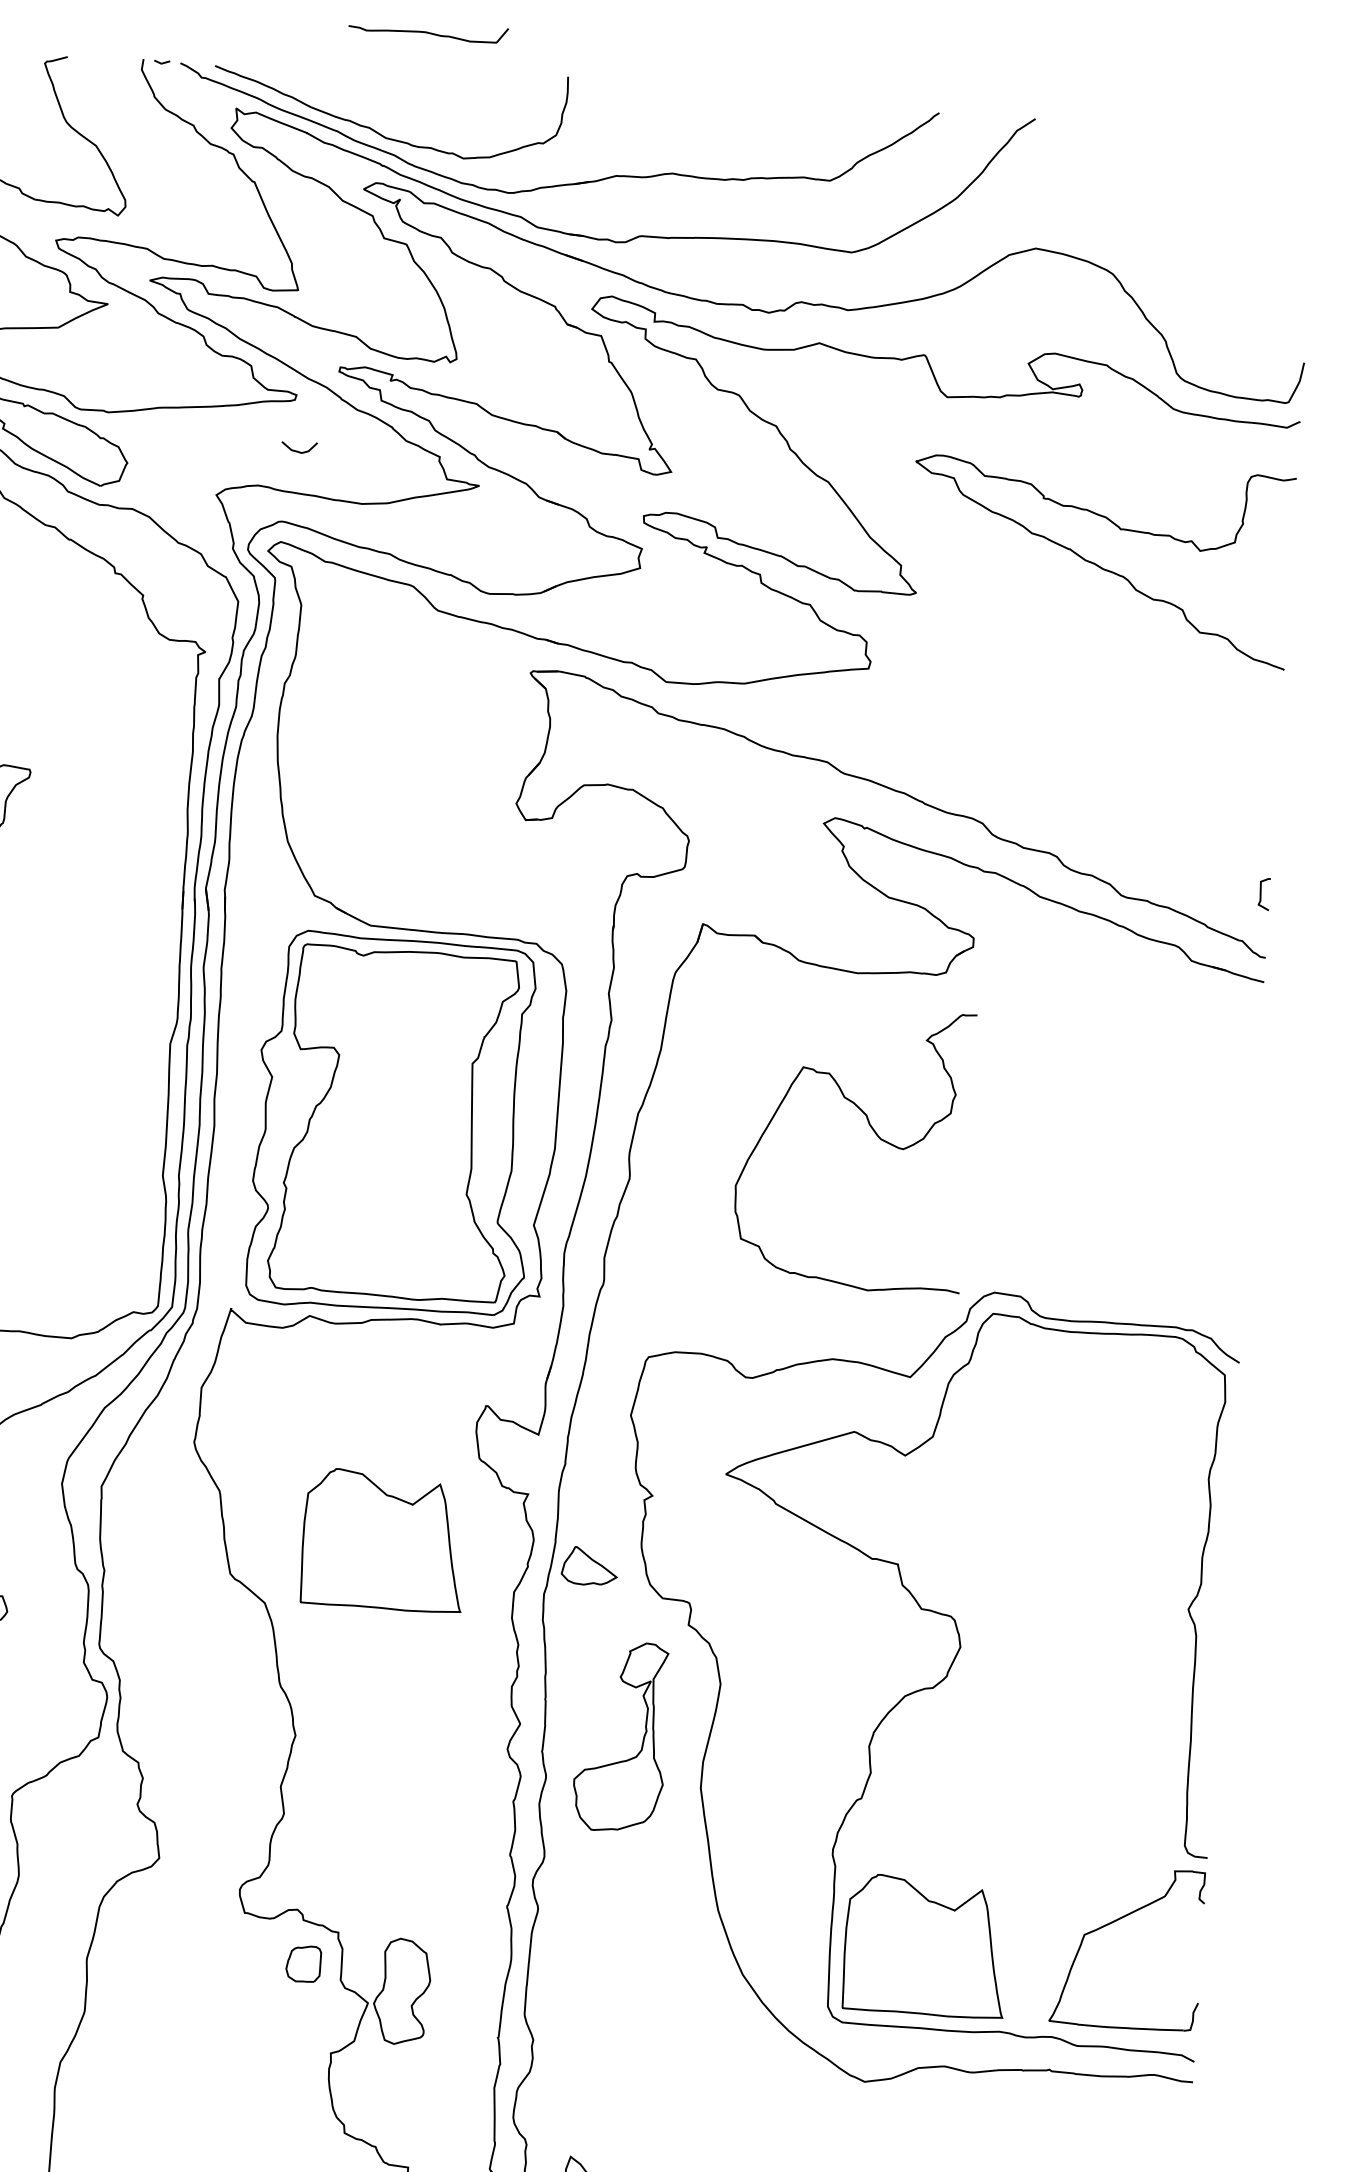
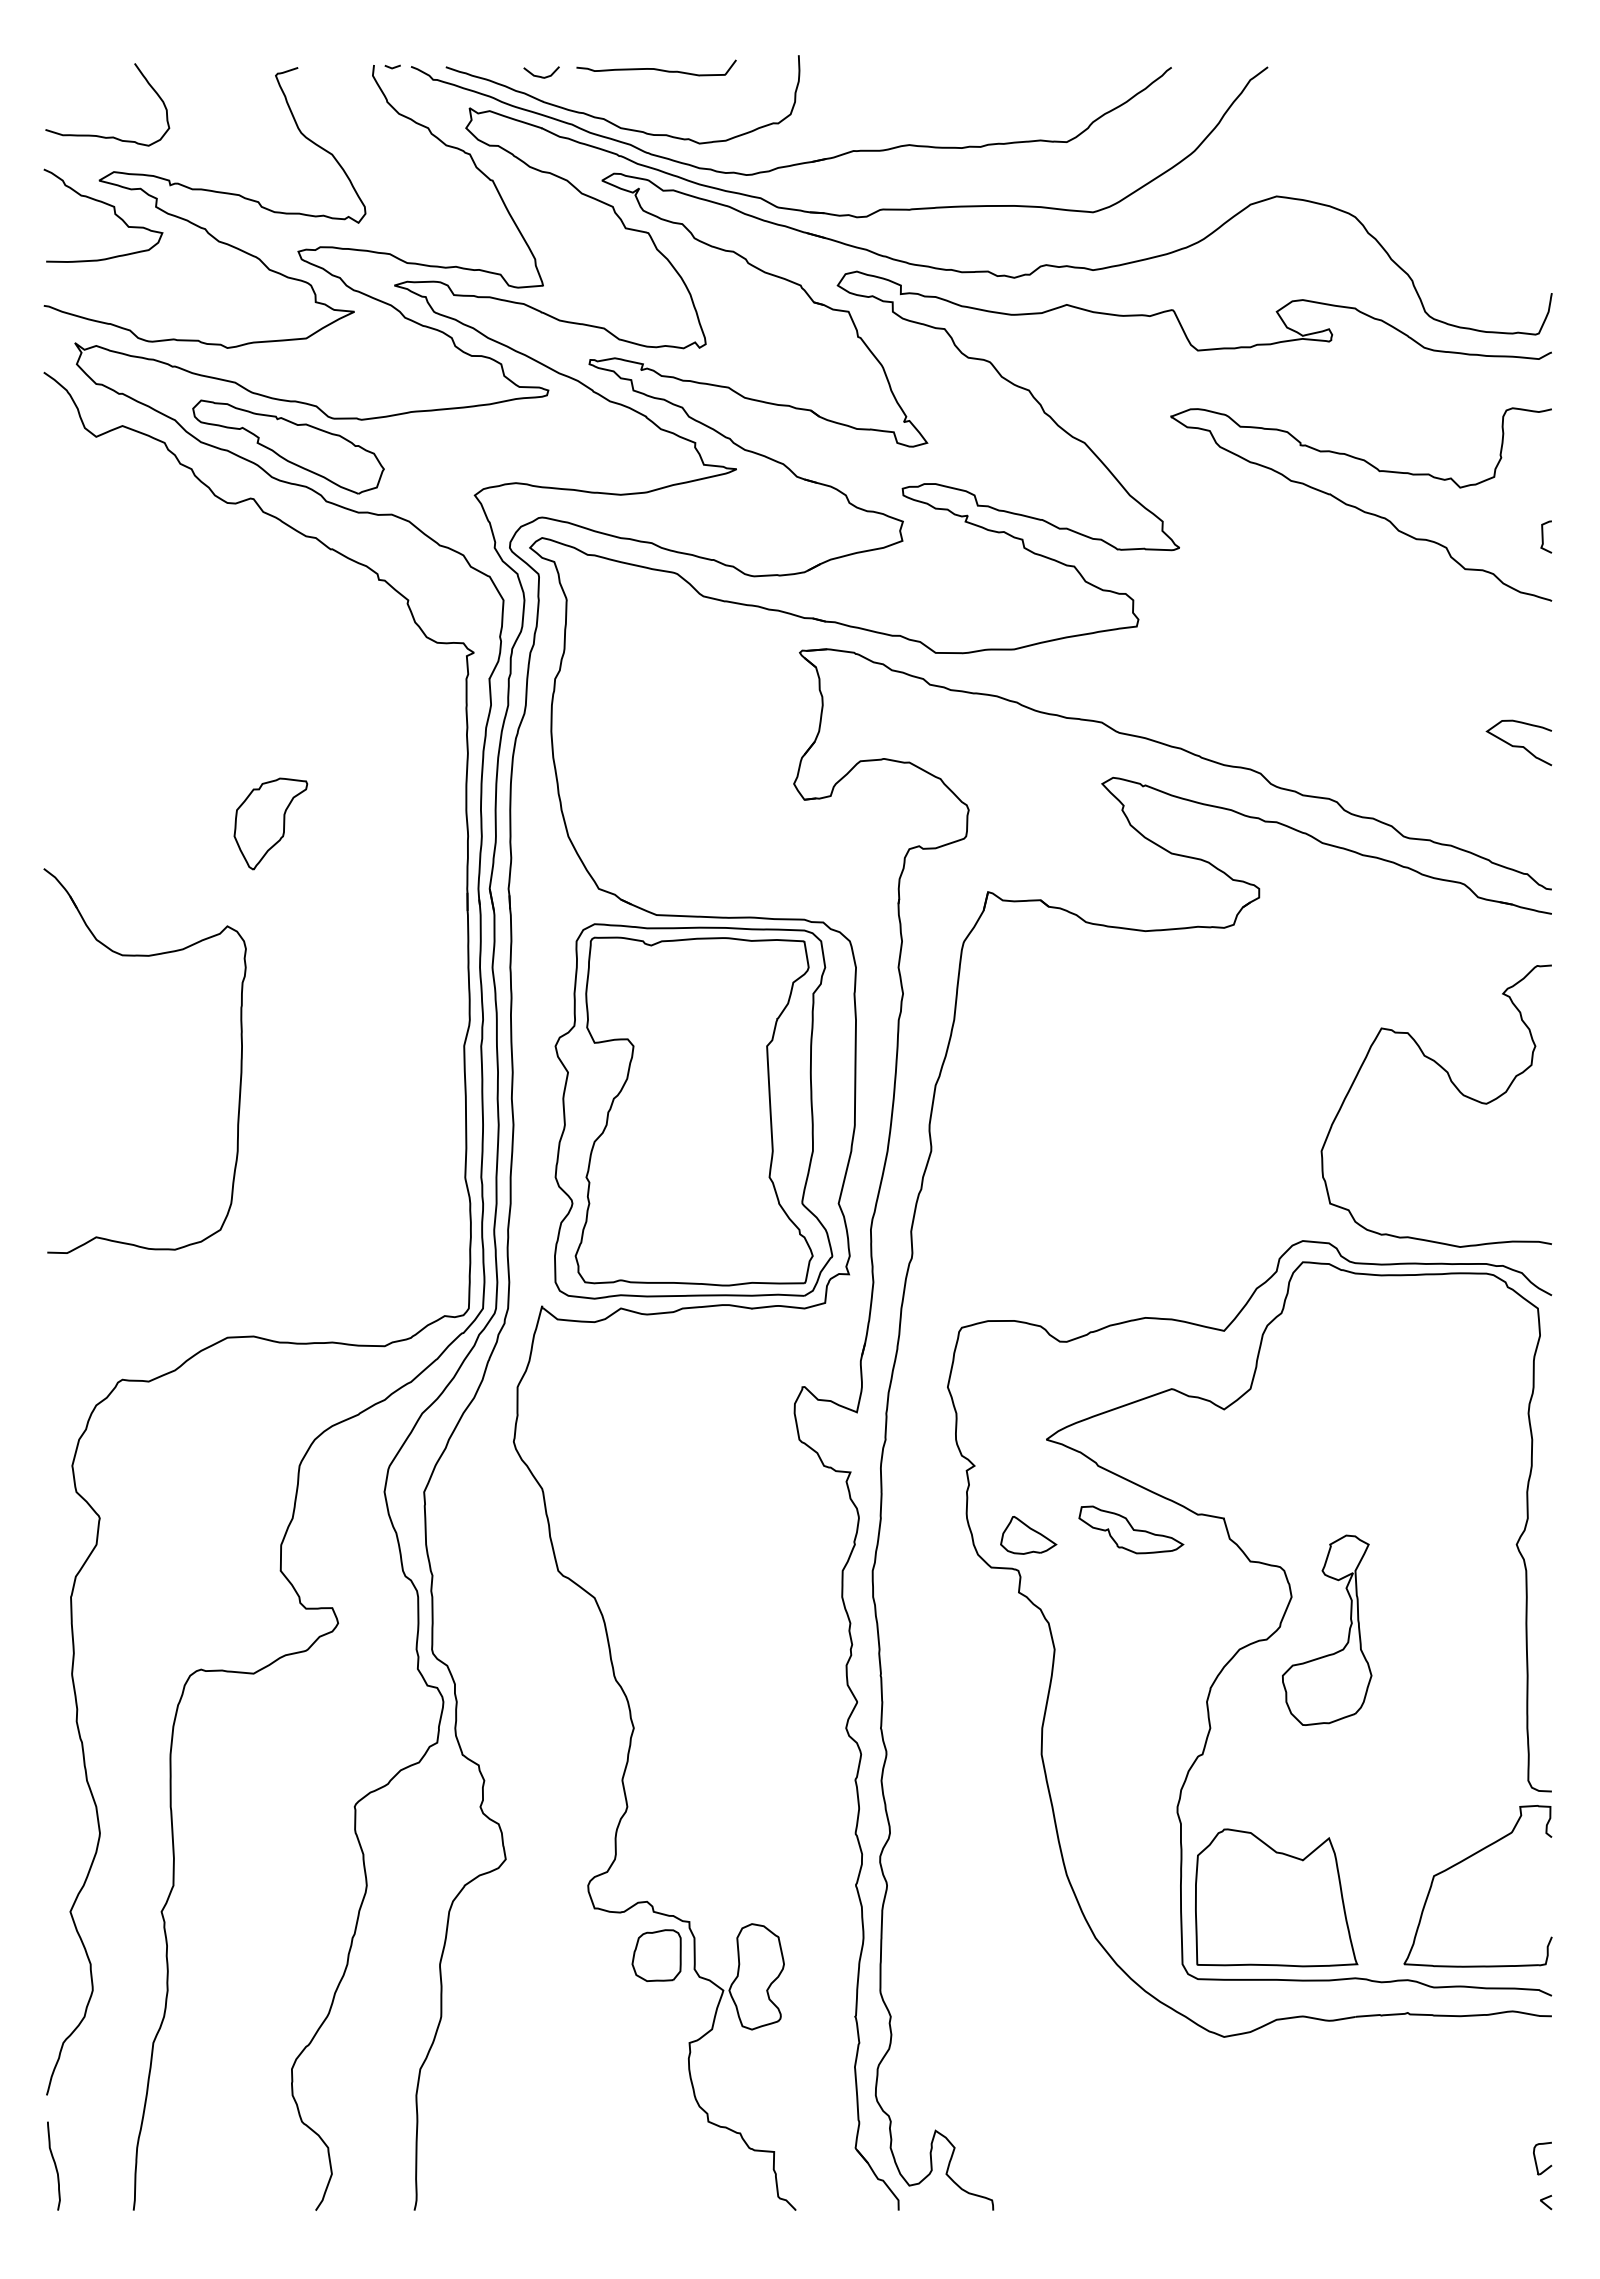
curve: (428, 31) -> (656, 68), moved
curve: (297, 450) -> (539, 75), moved
curve: (1241, 812) -> (1518, 745), added
curve: (1261, 893) -> (1543, 536), moved
curve: (874, 1132) -> (1456, 1089), moved
part: (383, 1540) -> (709, 1527), removed
part: (589, 1566) -> (1028, 1535), moved
part: (804, 1569) -> (1131, 1529), added
part: (642, 1738) -> (1348, 1630), moved
part: (303, 1963) -> (656, 1955), size x1.43

